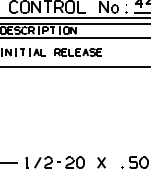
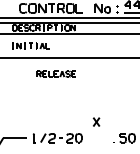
part: (77, 51) -> (55, 73), moved
part: (101, 162) -> (96, 121), moved

